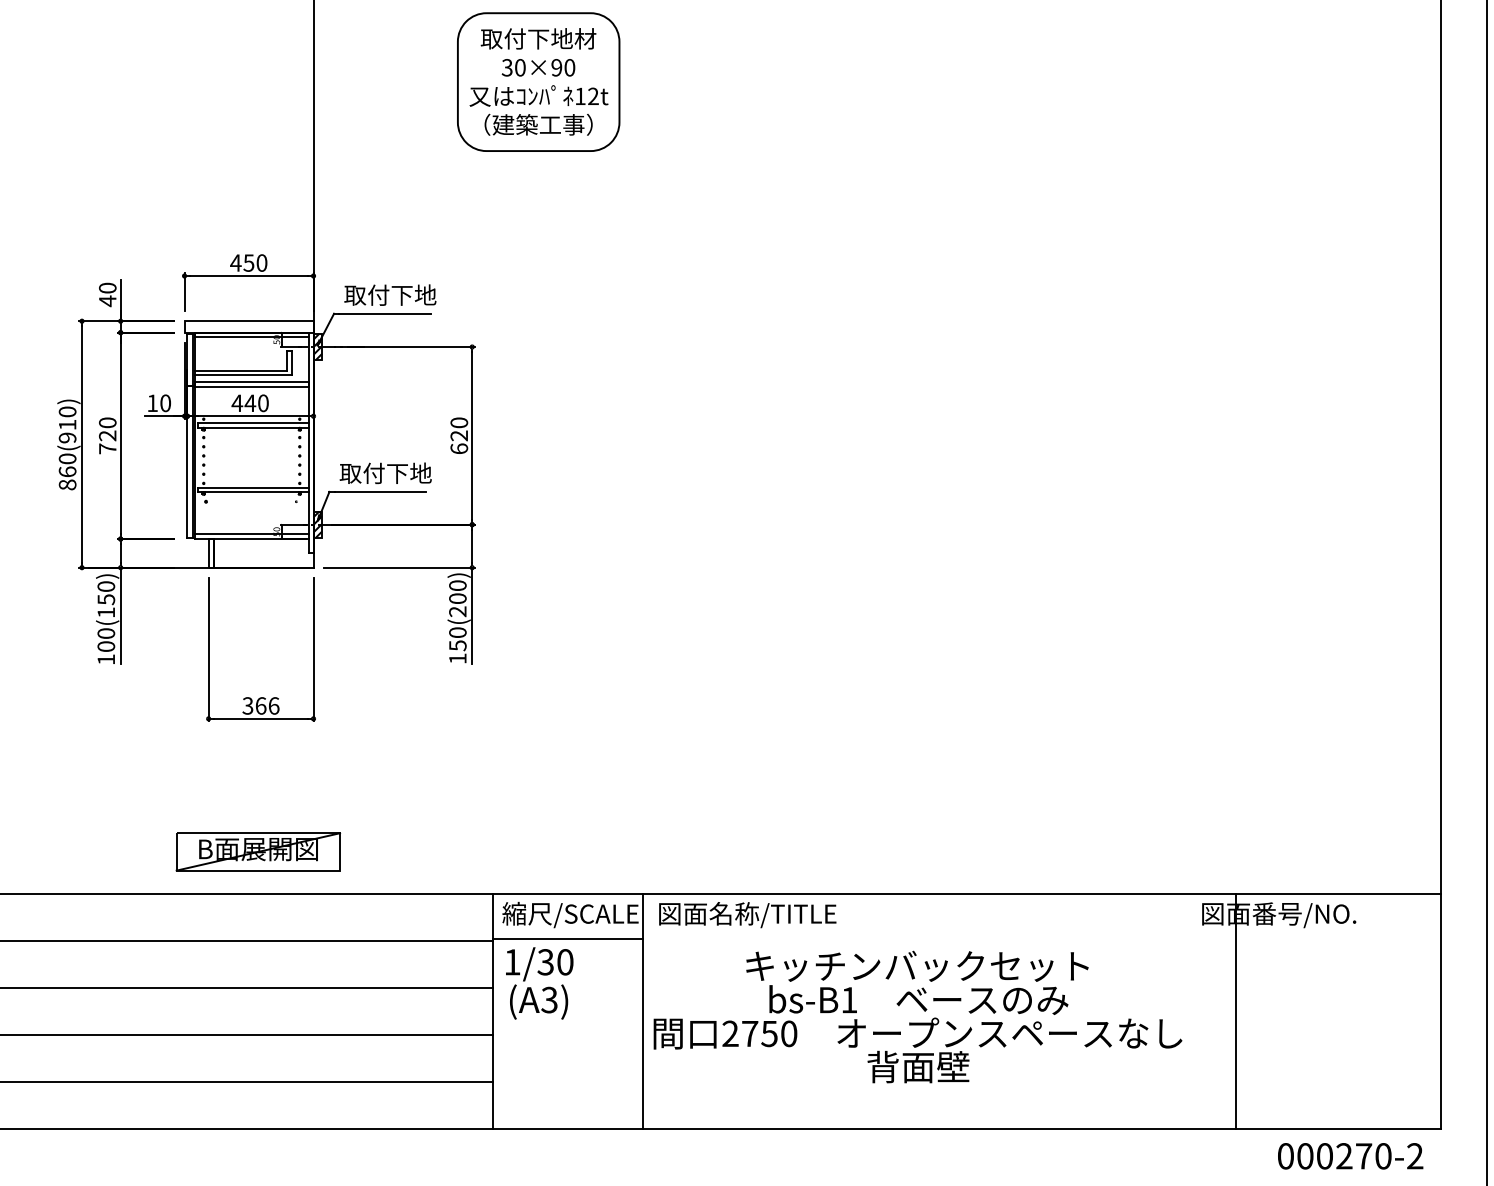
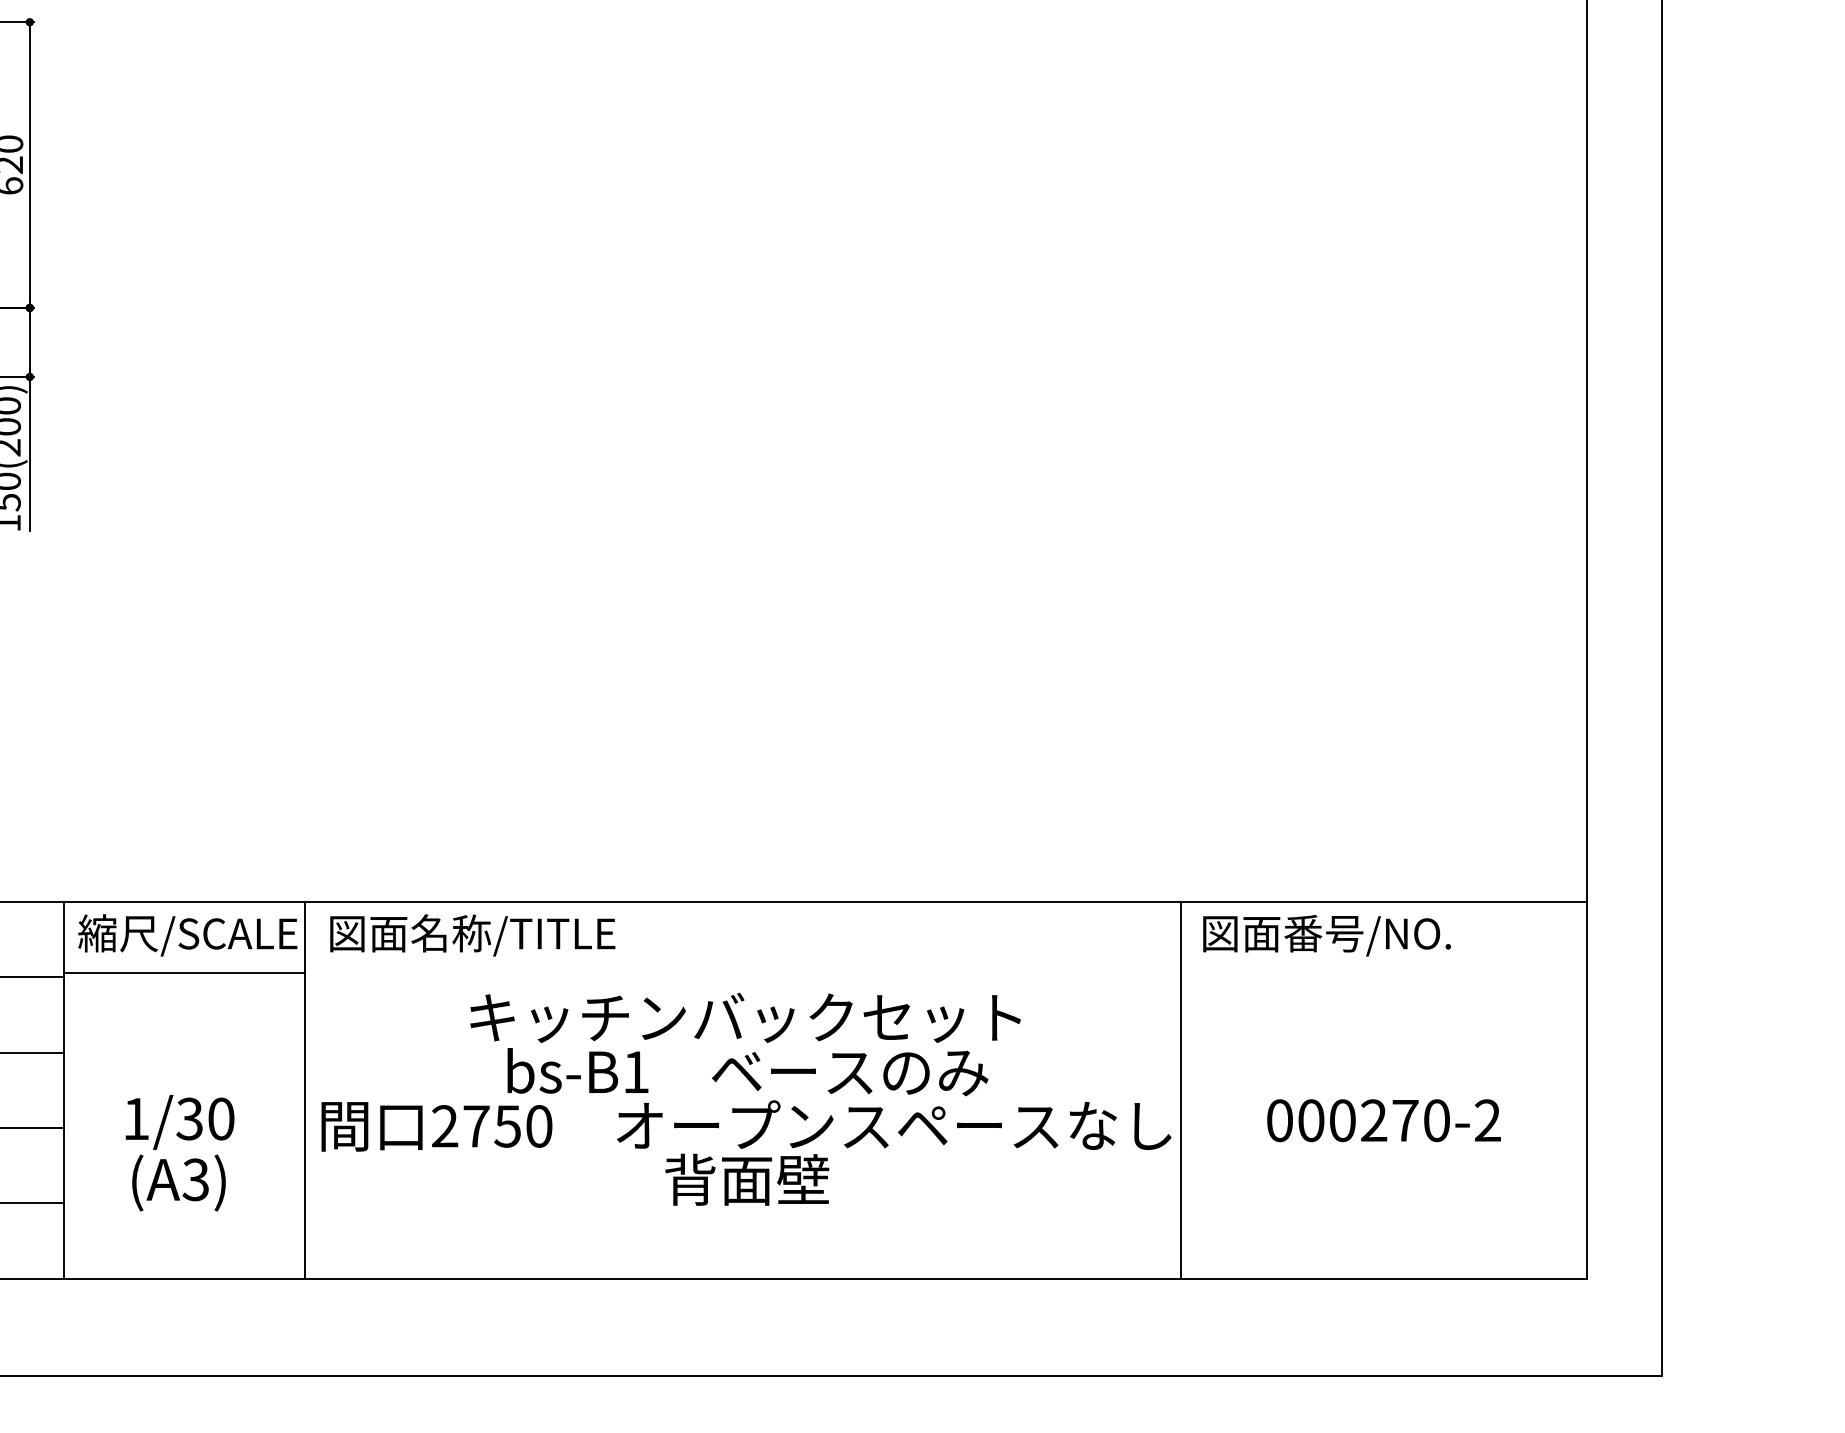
text: (539, 983) -> (179, 1153), moved
line: (1236, 1011) -> (1181, 1090), moved
text: (1350, 1156) -> (1383, 1121), moved

